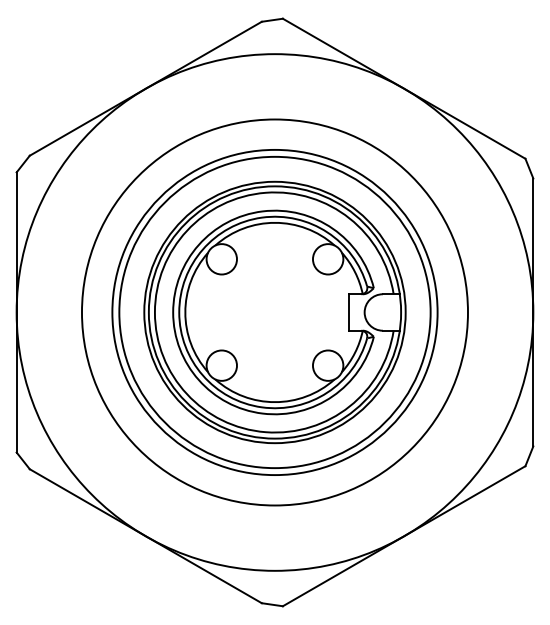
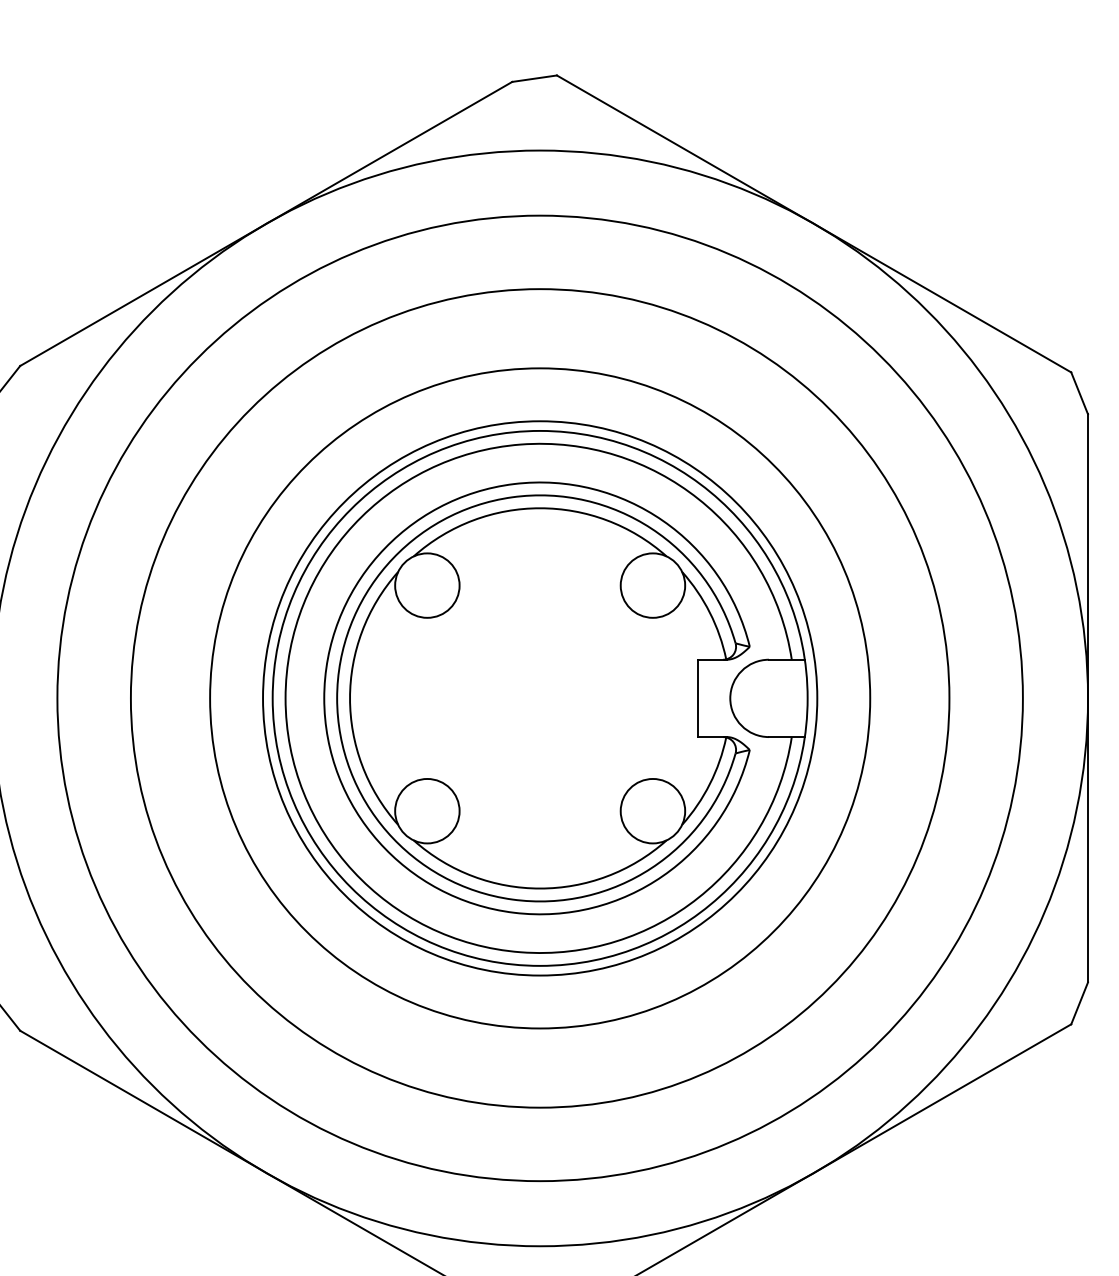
circle: (274, 312) -> (539, 698), size x1.4

